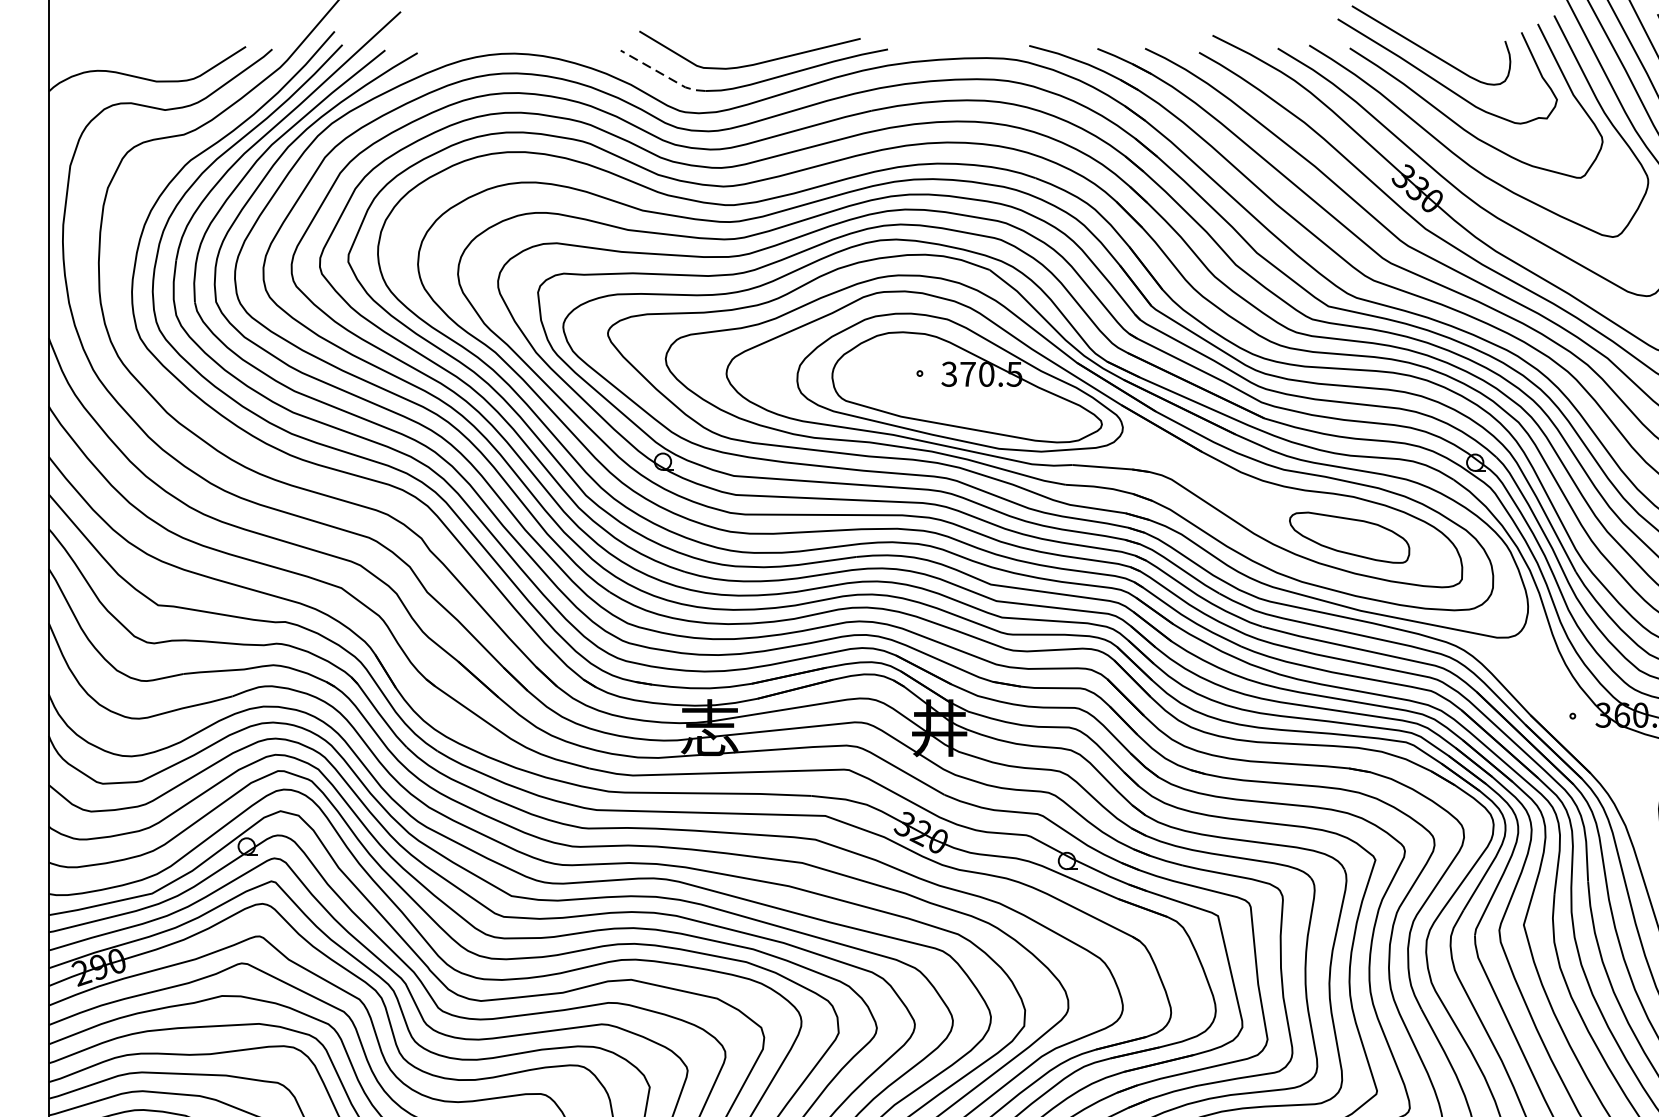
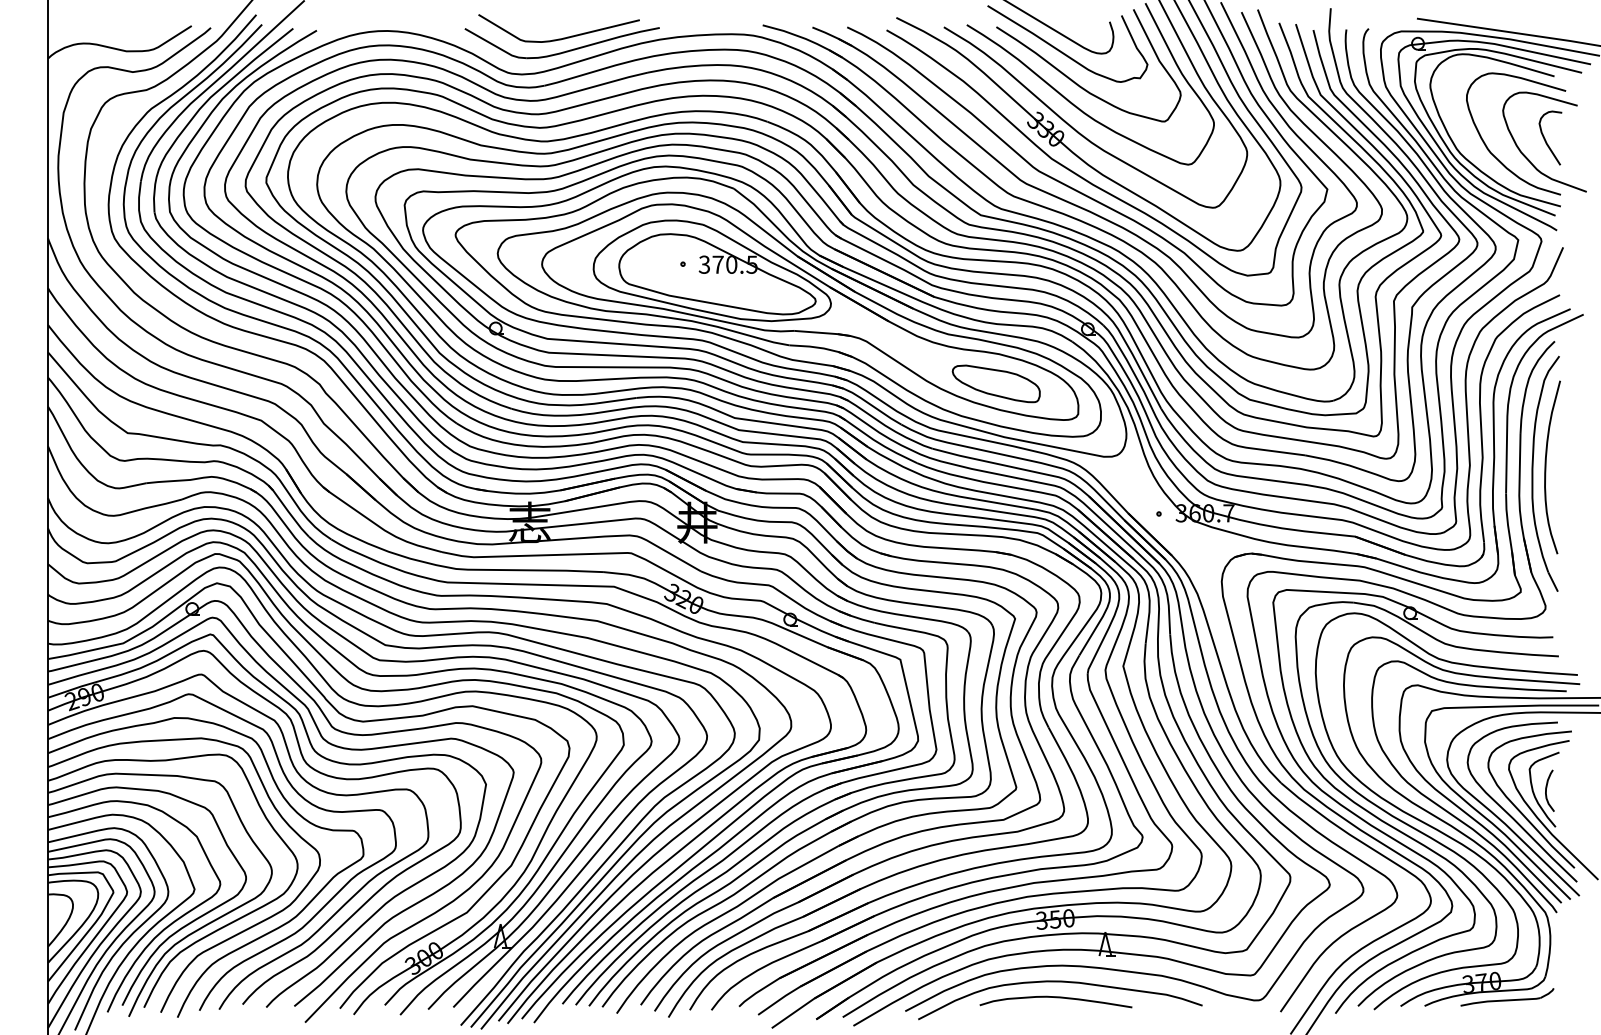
line: (662, 74) -> (495, 46), dashed -> solid

